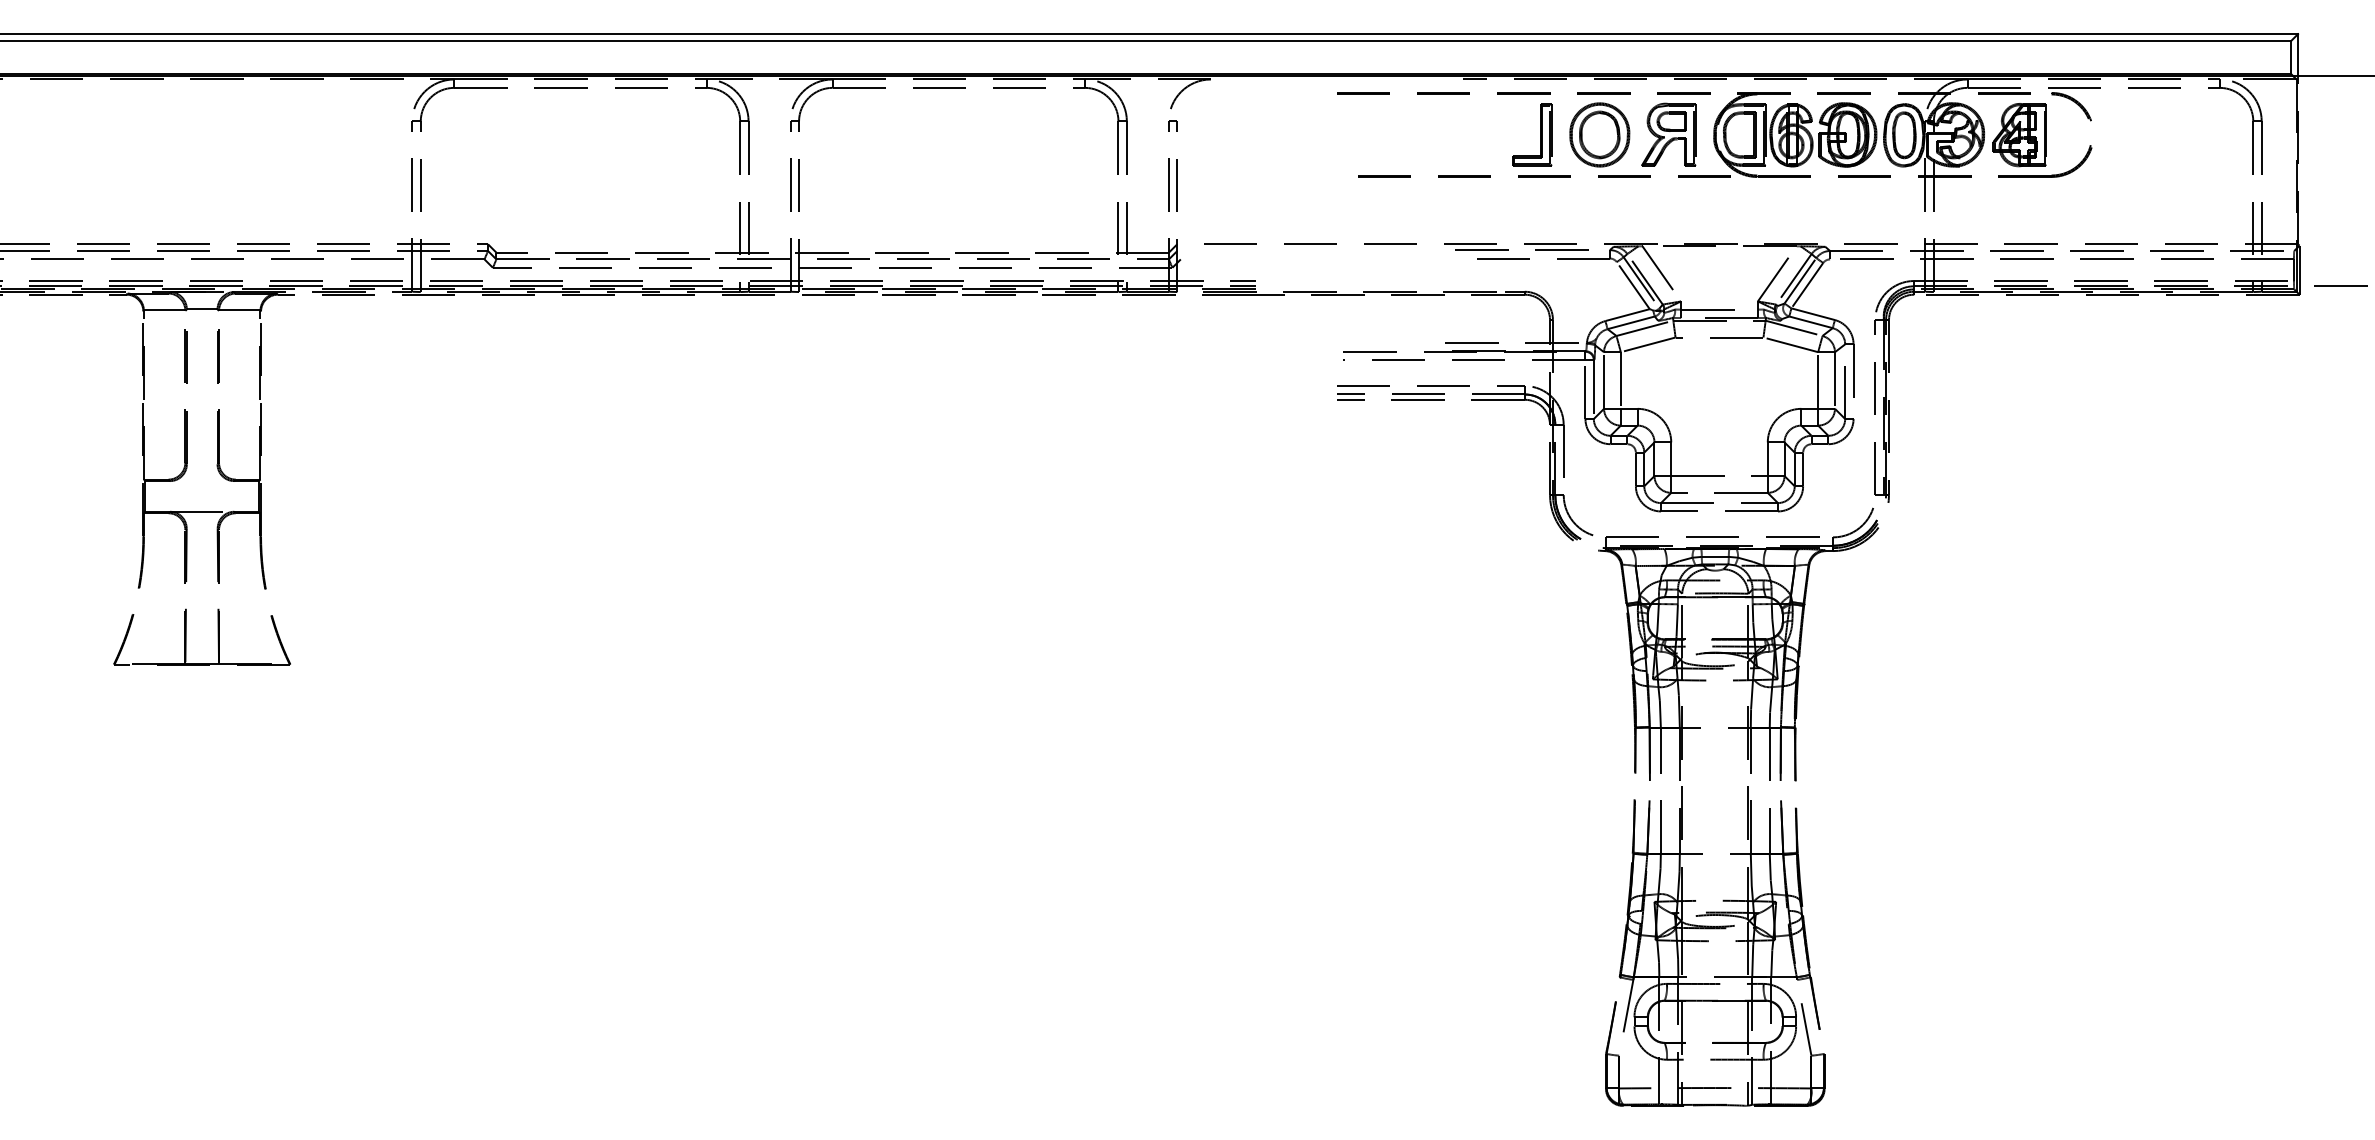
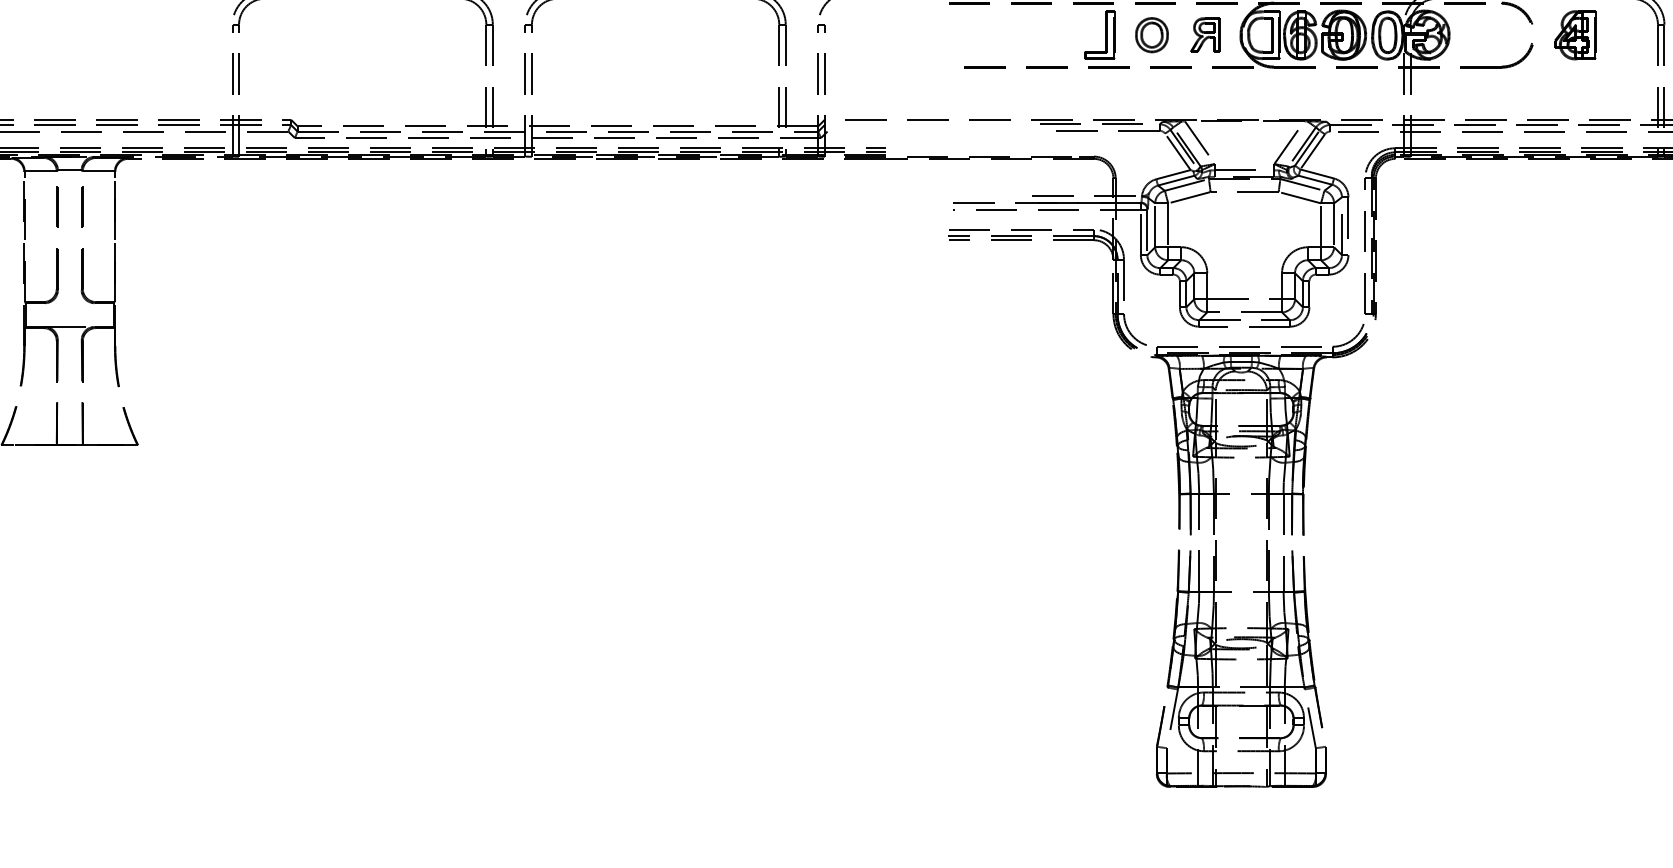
part: (1599, 134) -> (1151, 34), size x0.7
part: (1668, 134) -> (1205, 34), size x0.7
part: (2019, 135) -> (1575, 35), moved

